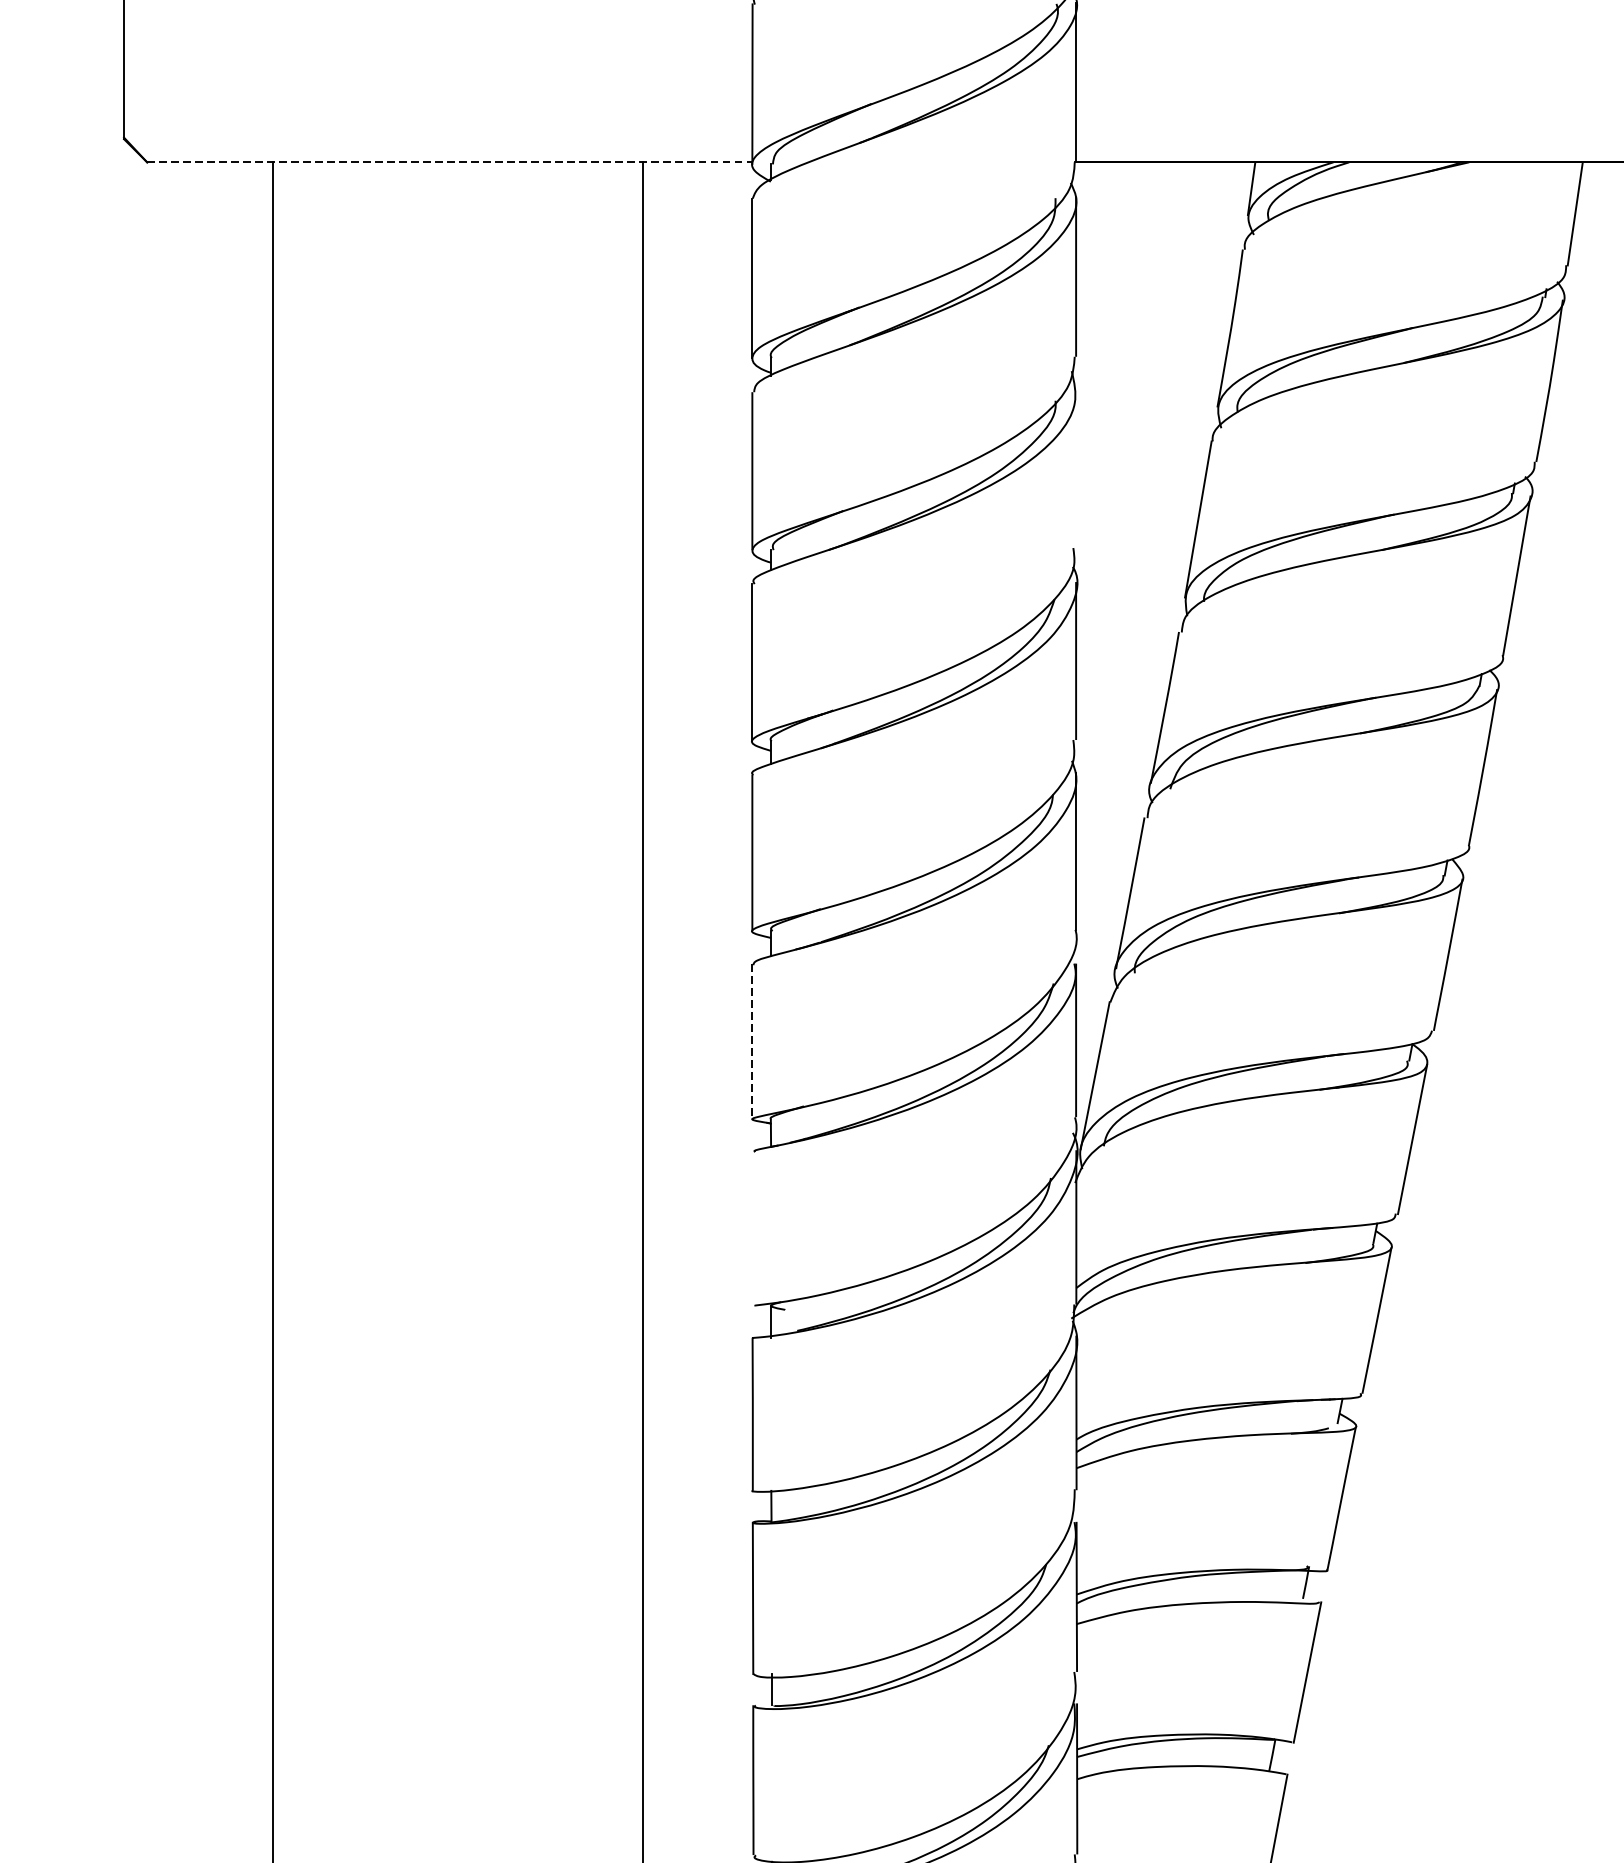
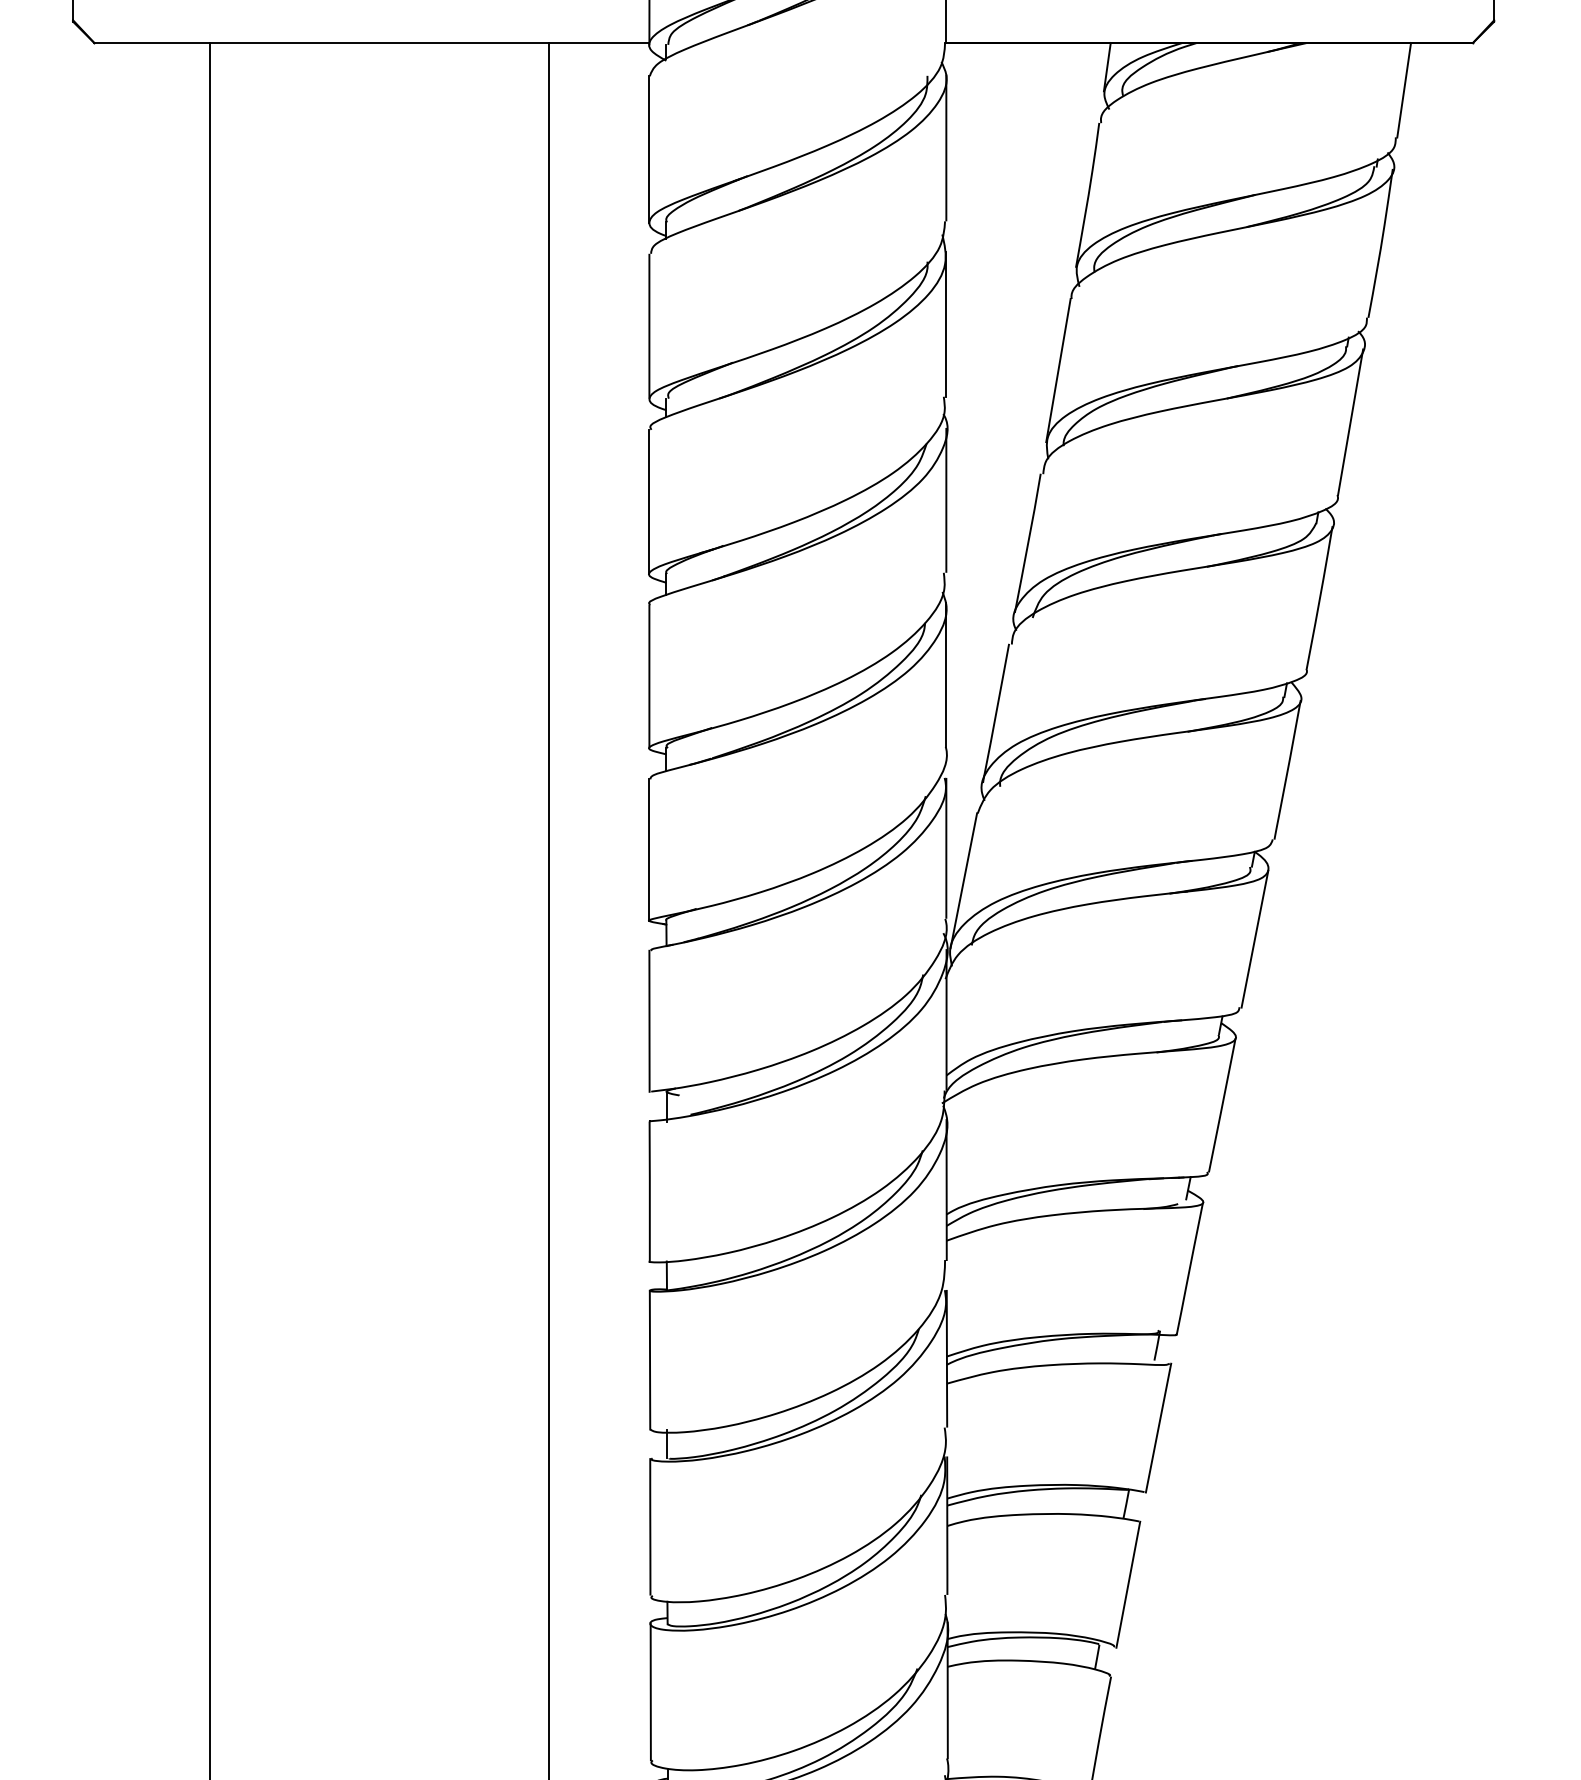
line: (449, 161) -> (371, 42), dashed -> solid
line: (1076, 469) -> (946, 324), added
line: (752, 1042) -> (649, 850), dashed -> solid
line: (752, 1228) -> (649, 1020), added

